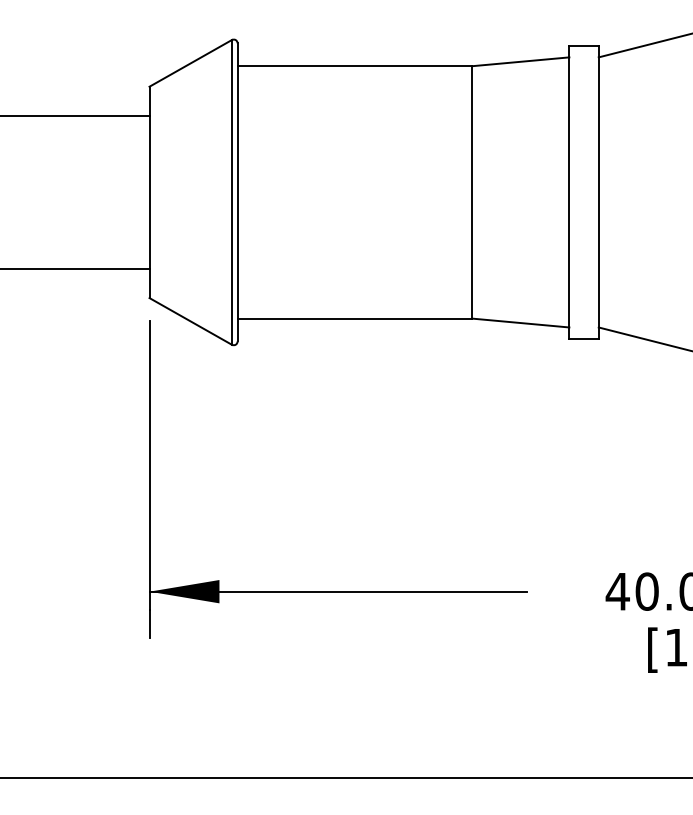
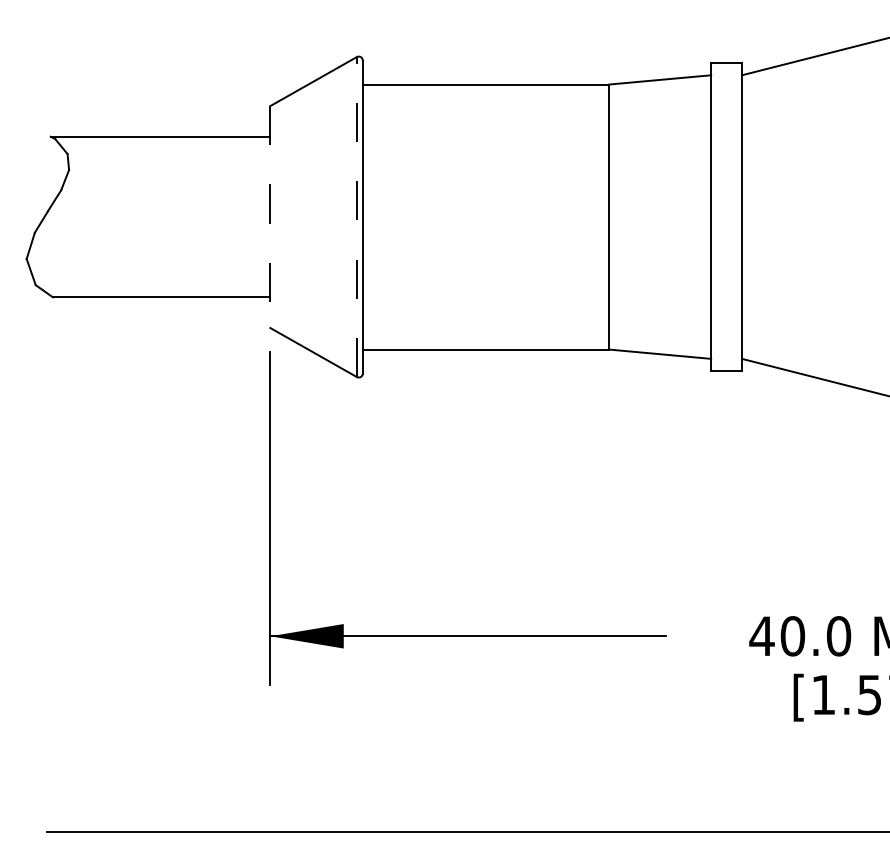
line: (149, 192) -> (270, 217), solid -> dashed
line: (231, 192) -> (356, 217), solid -> dashed

